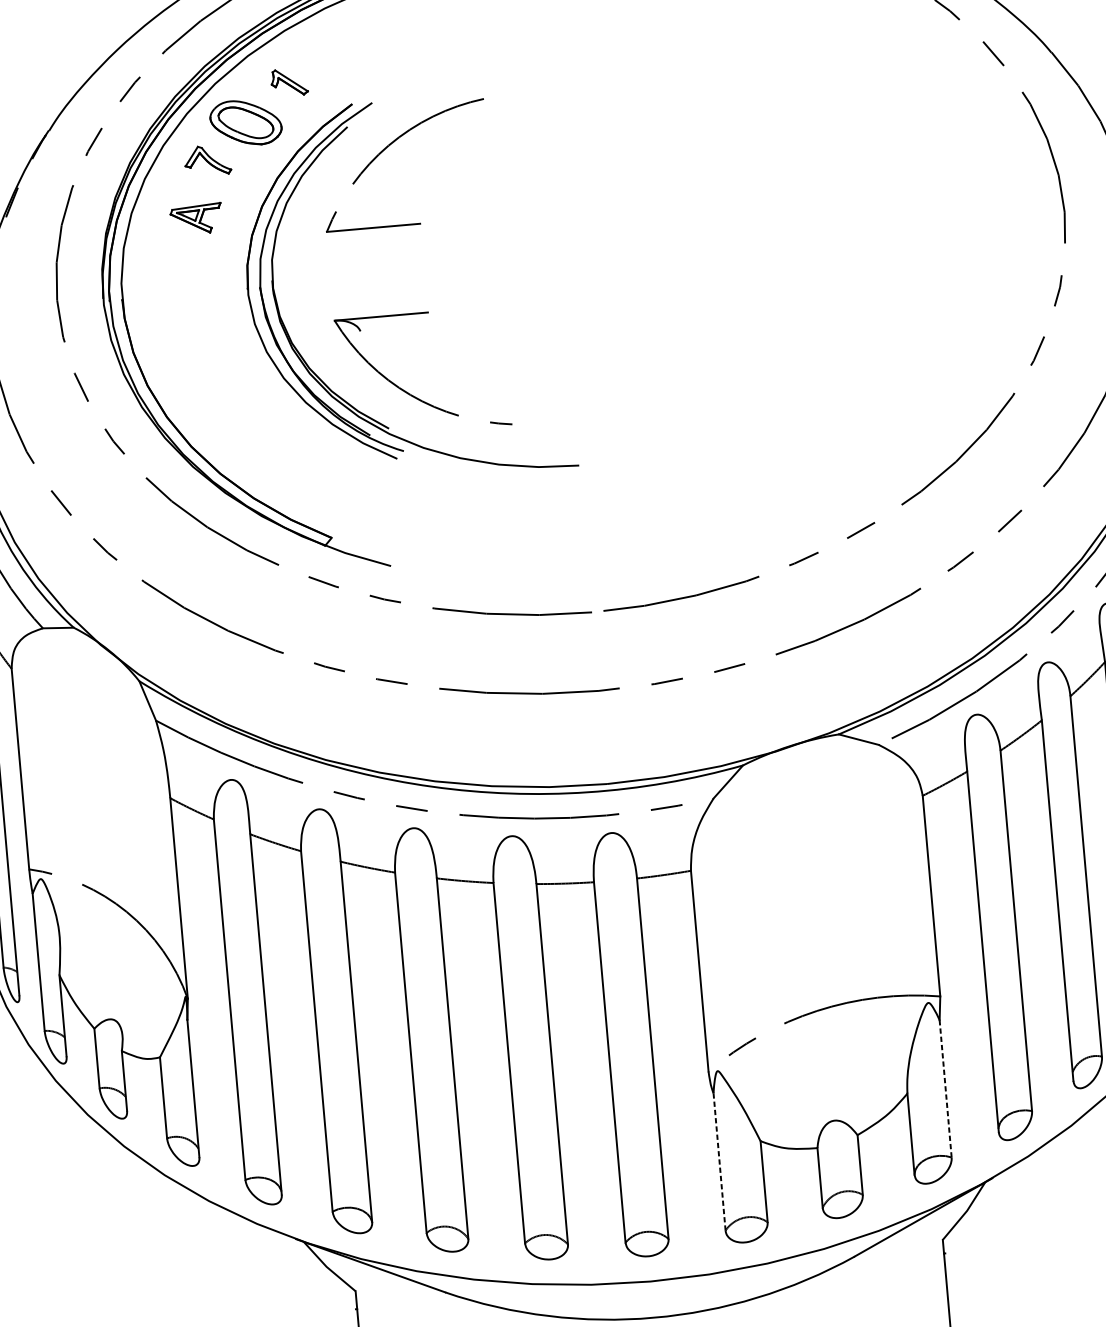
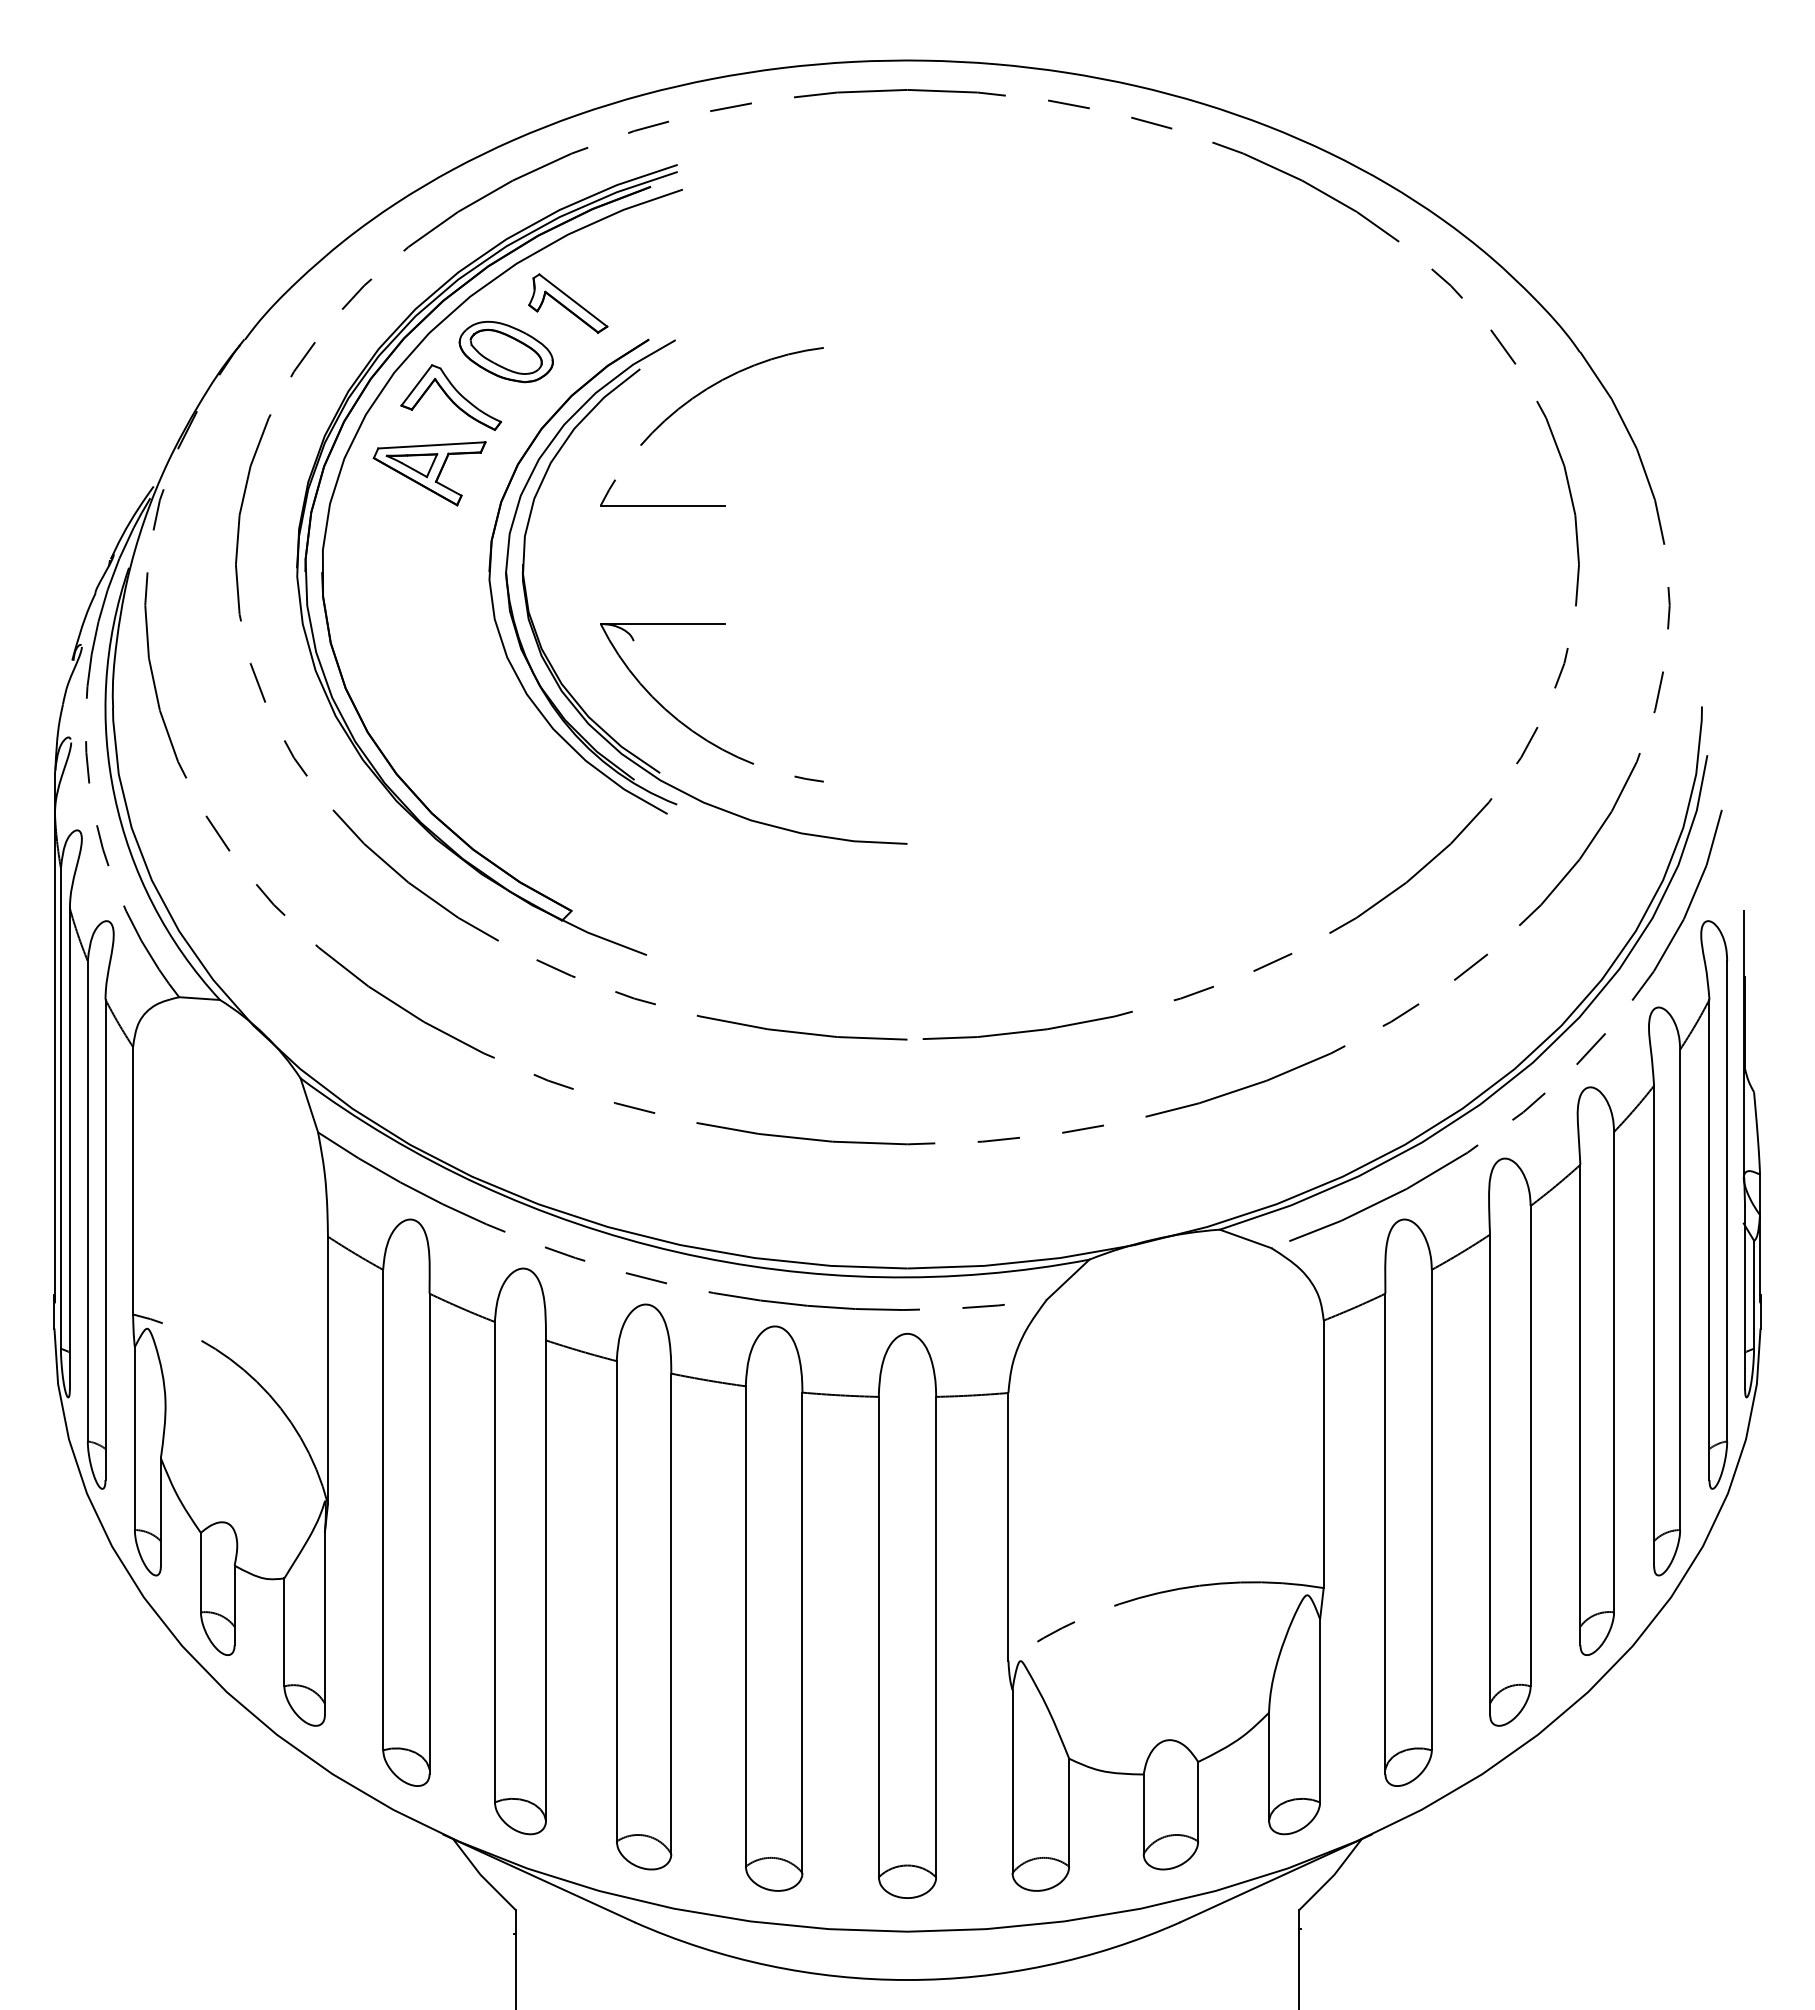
part: (289, 82) -> (568, 303), size x1.67
part: (207, 160) -> (451, 397), size x1.67
part: (196, 219) -> (429, 473), size x1.67
line: (945, 1089) -> (1320, 1711), dashed -> solid
line: (719, 1161) -> (1012, 1781), dashed -> solid

